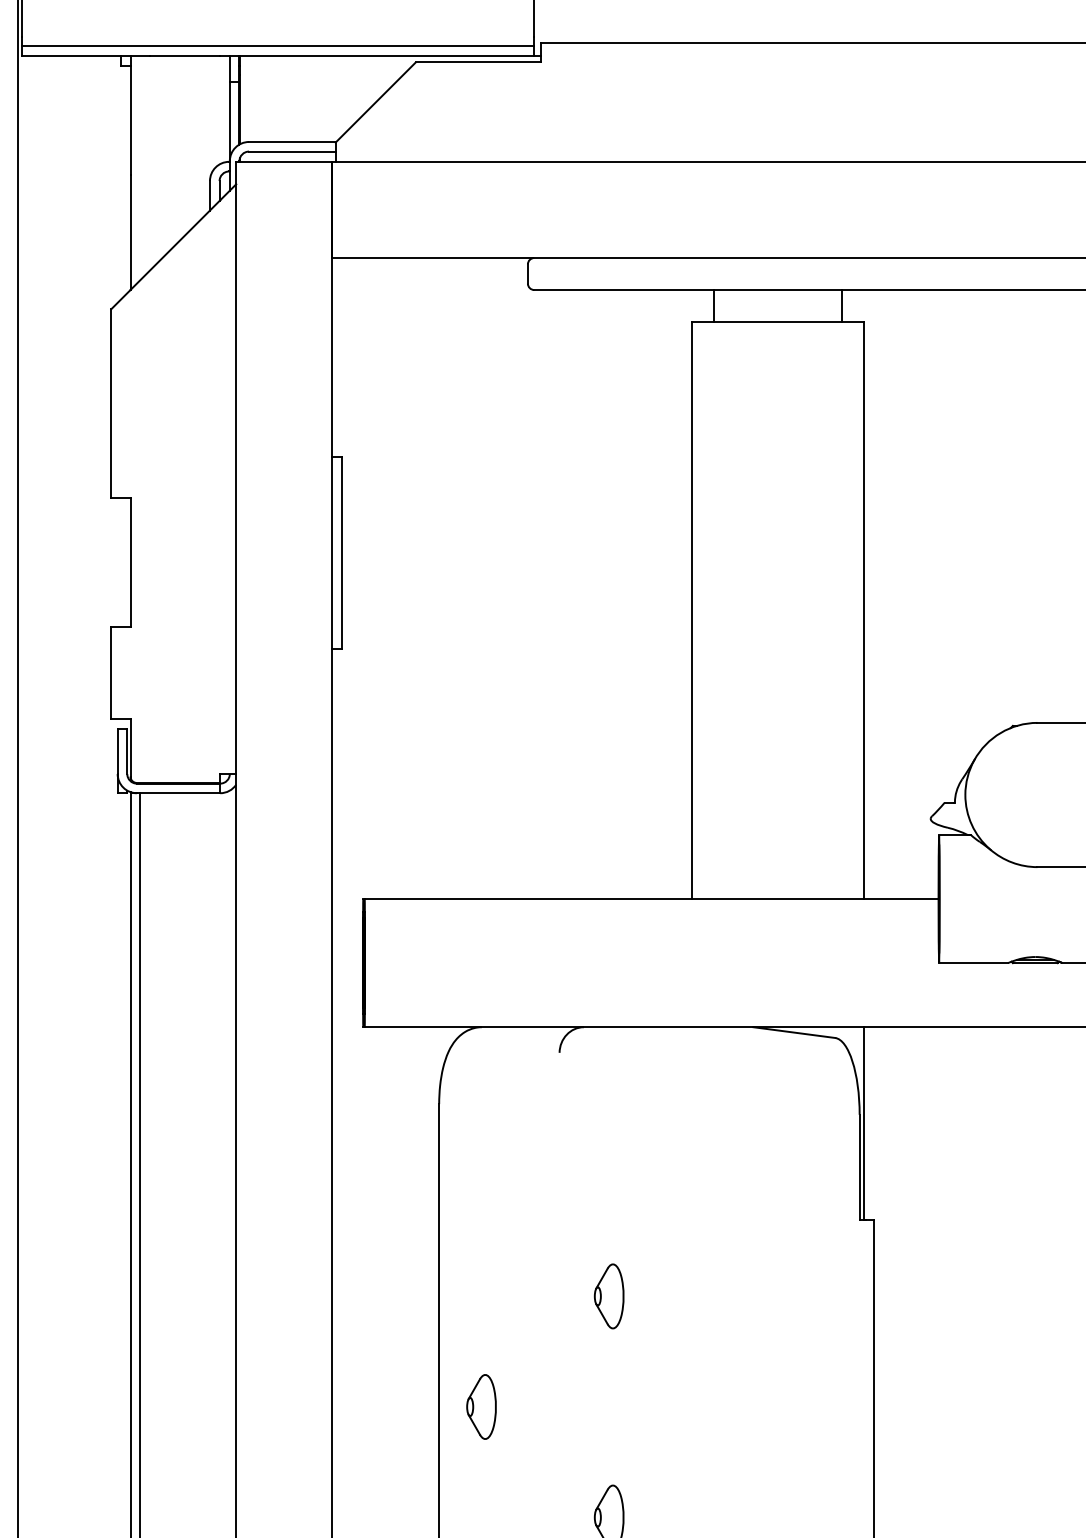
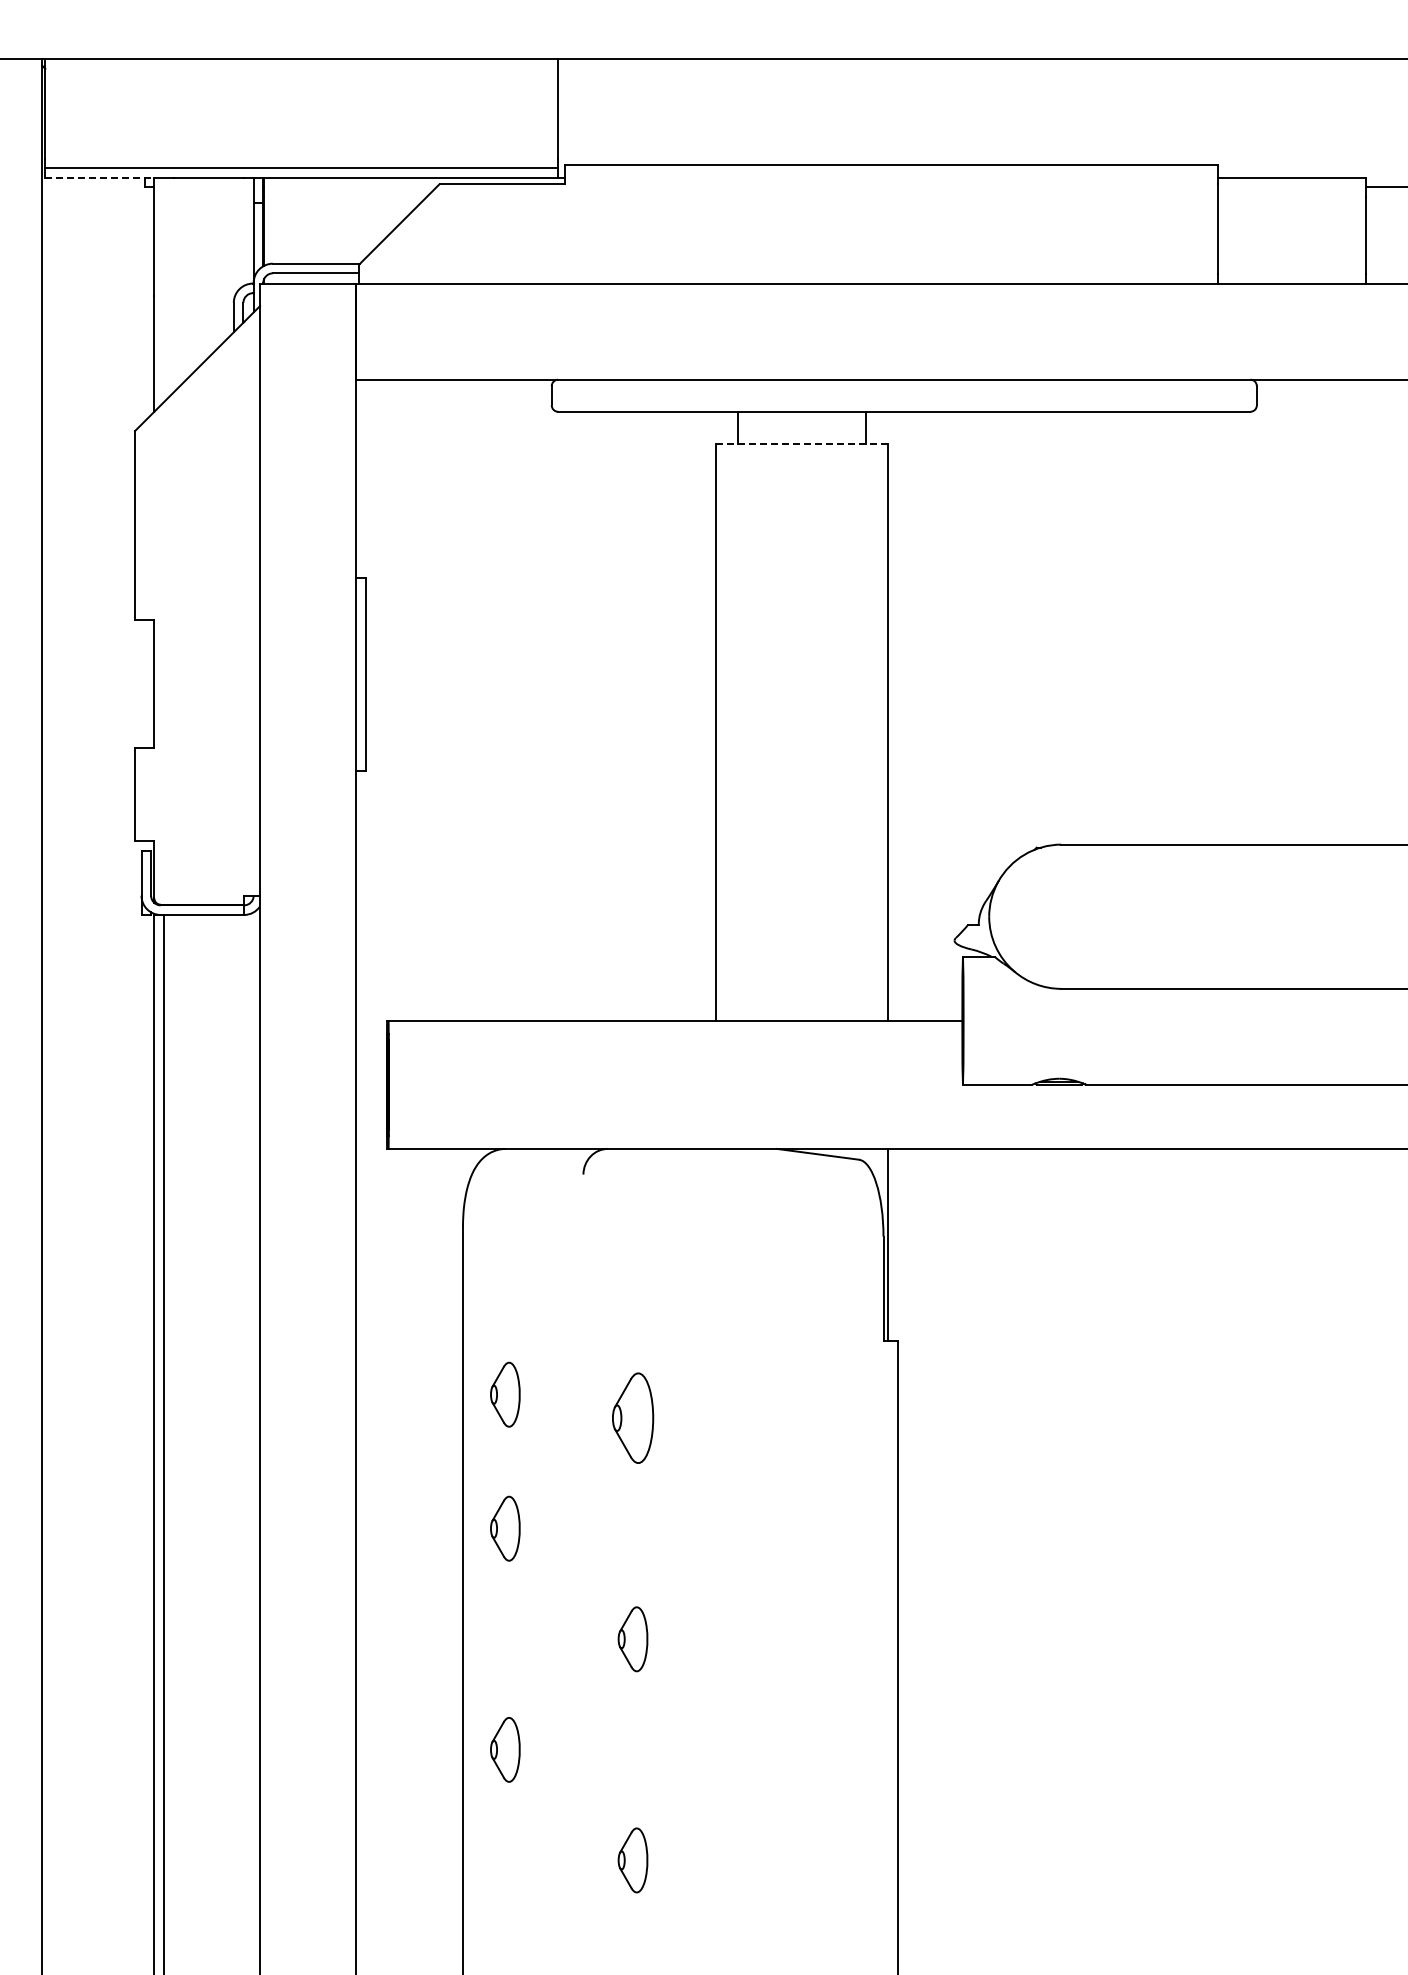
line: (76, 55) -> (100, 177), solid -> dashed
line: (777, 321) -> (801, 443), solid -> dashed
part: (481, 1272) -> (505, 1394), added
part: (608, 1295) -> (632, 1417), size x1.4

